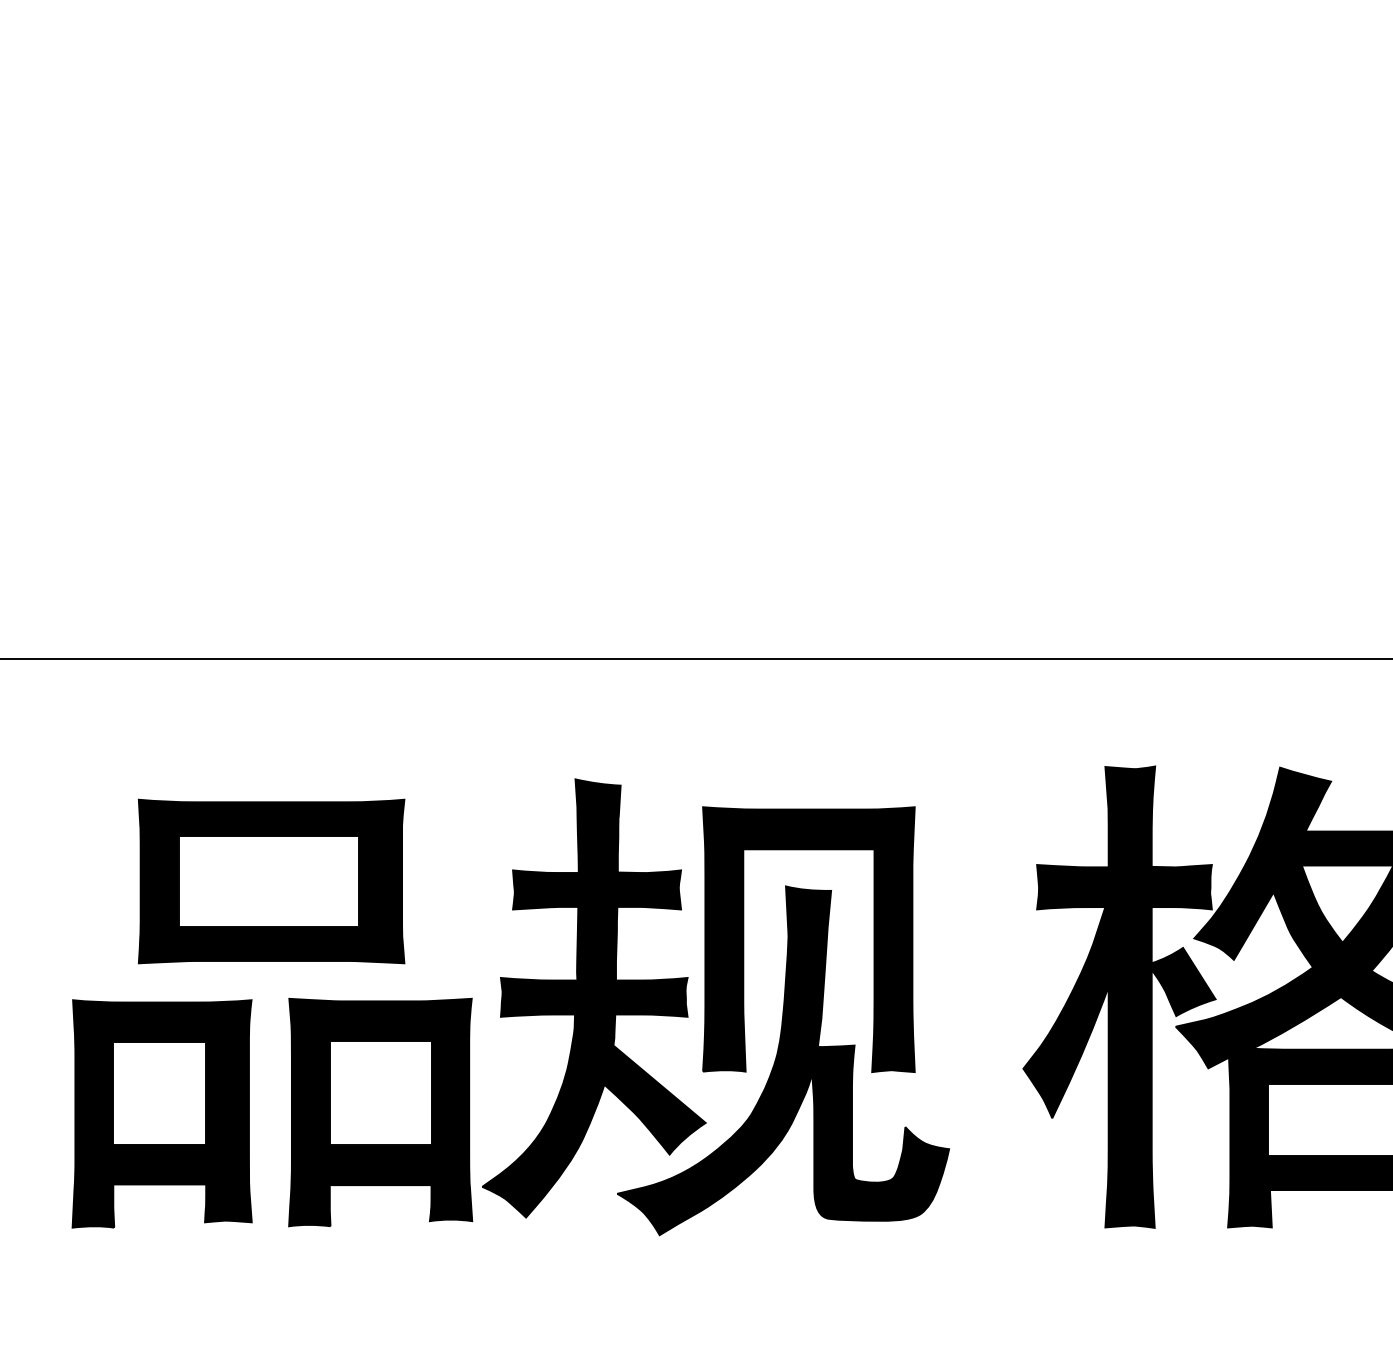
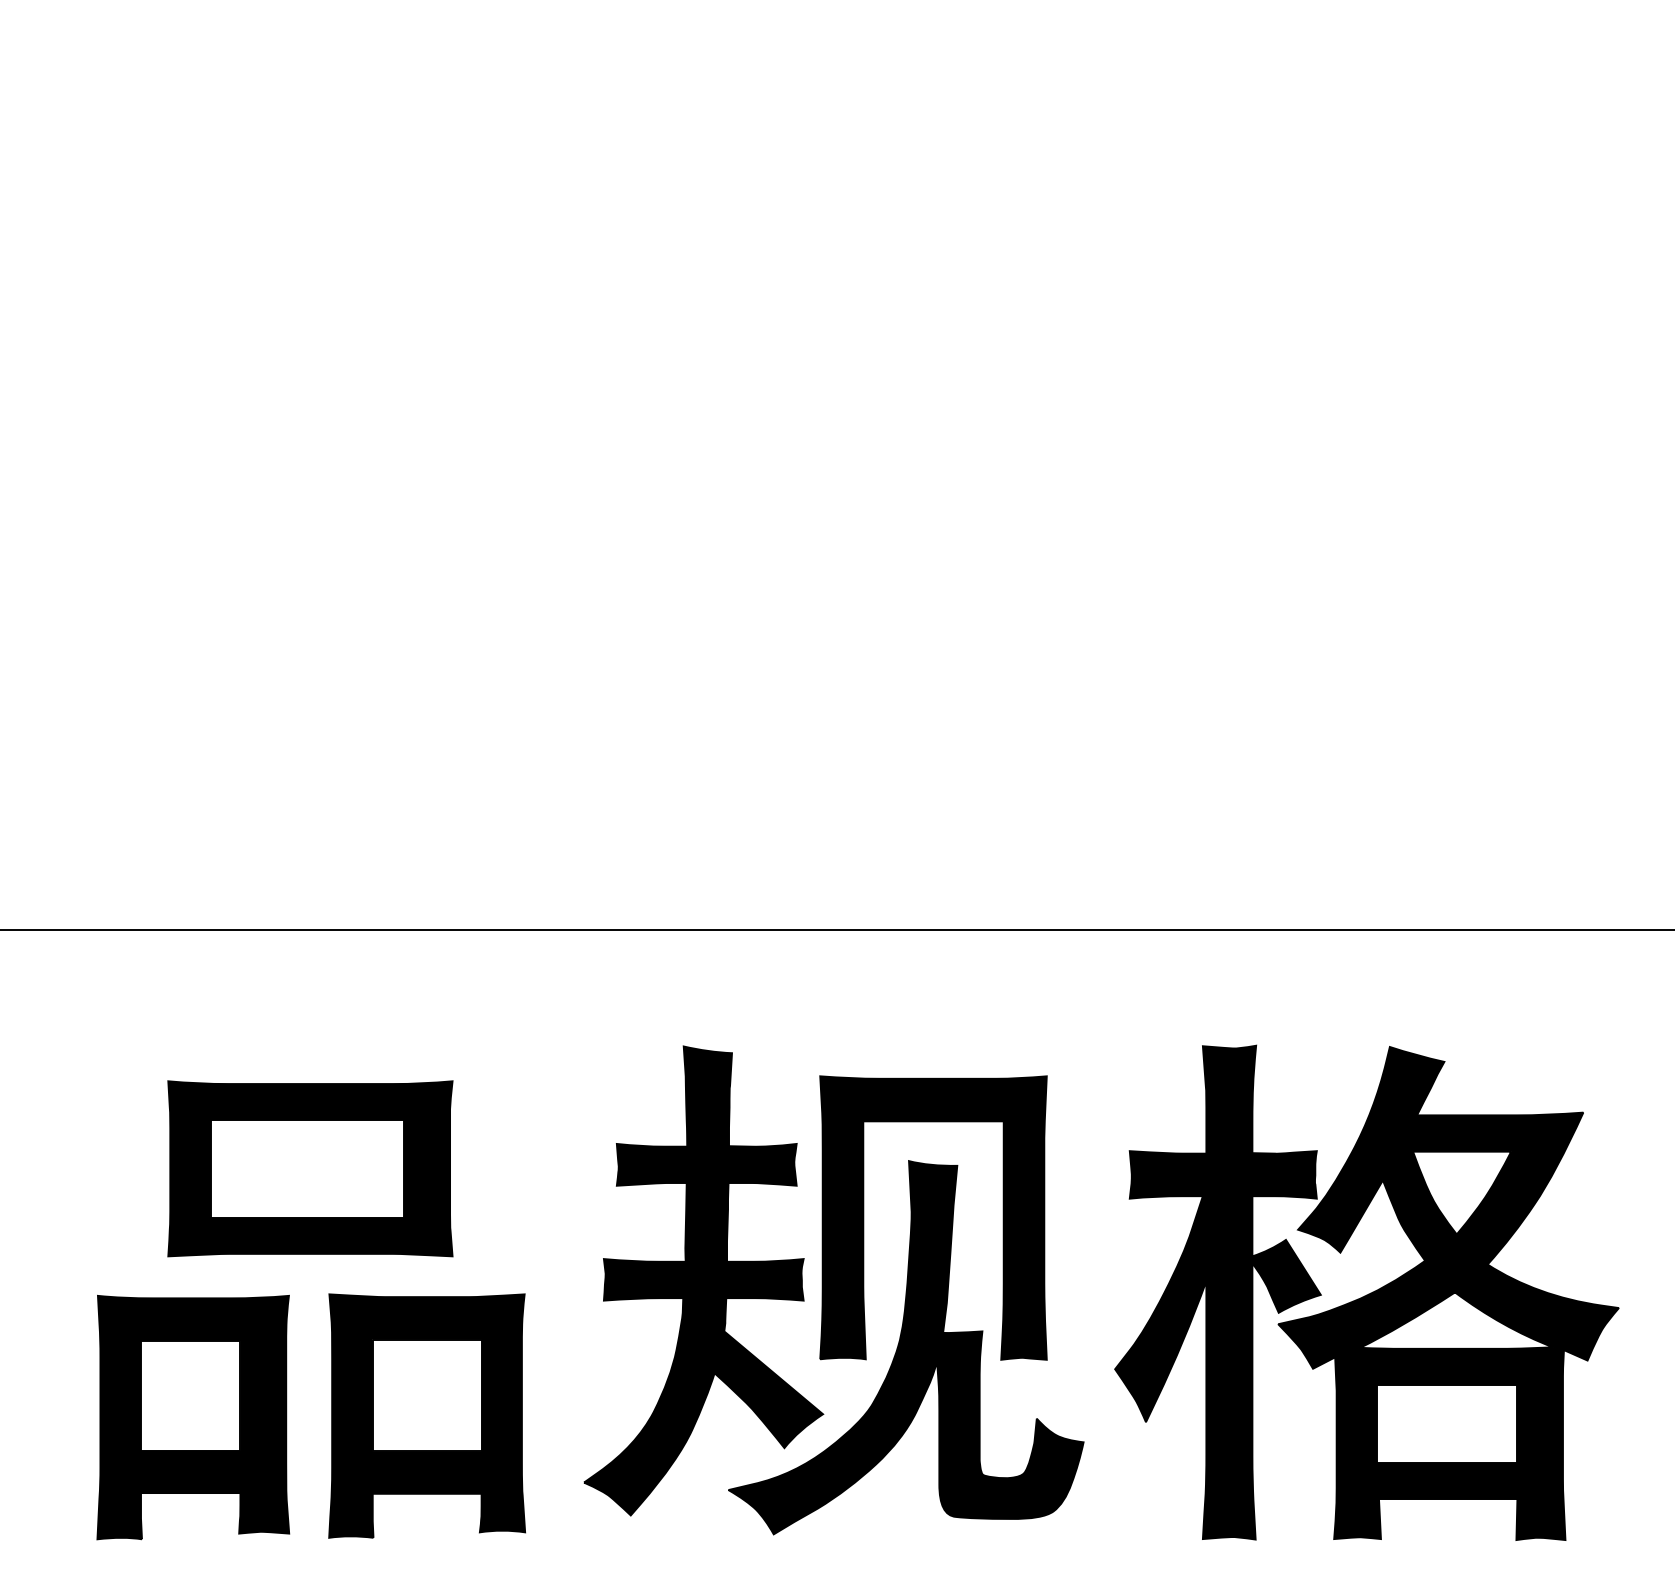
part: (715, 1007) -> (833, 1290), moved

